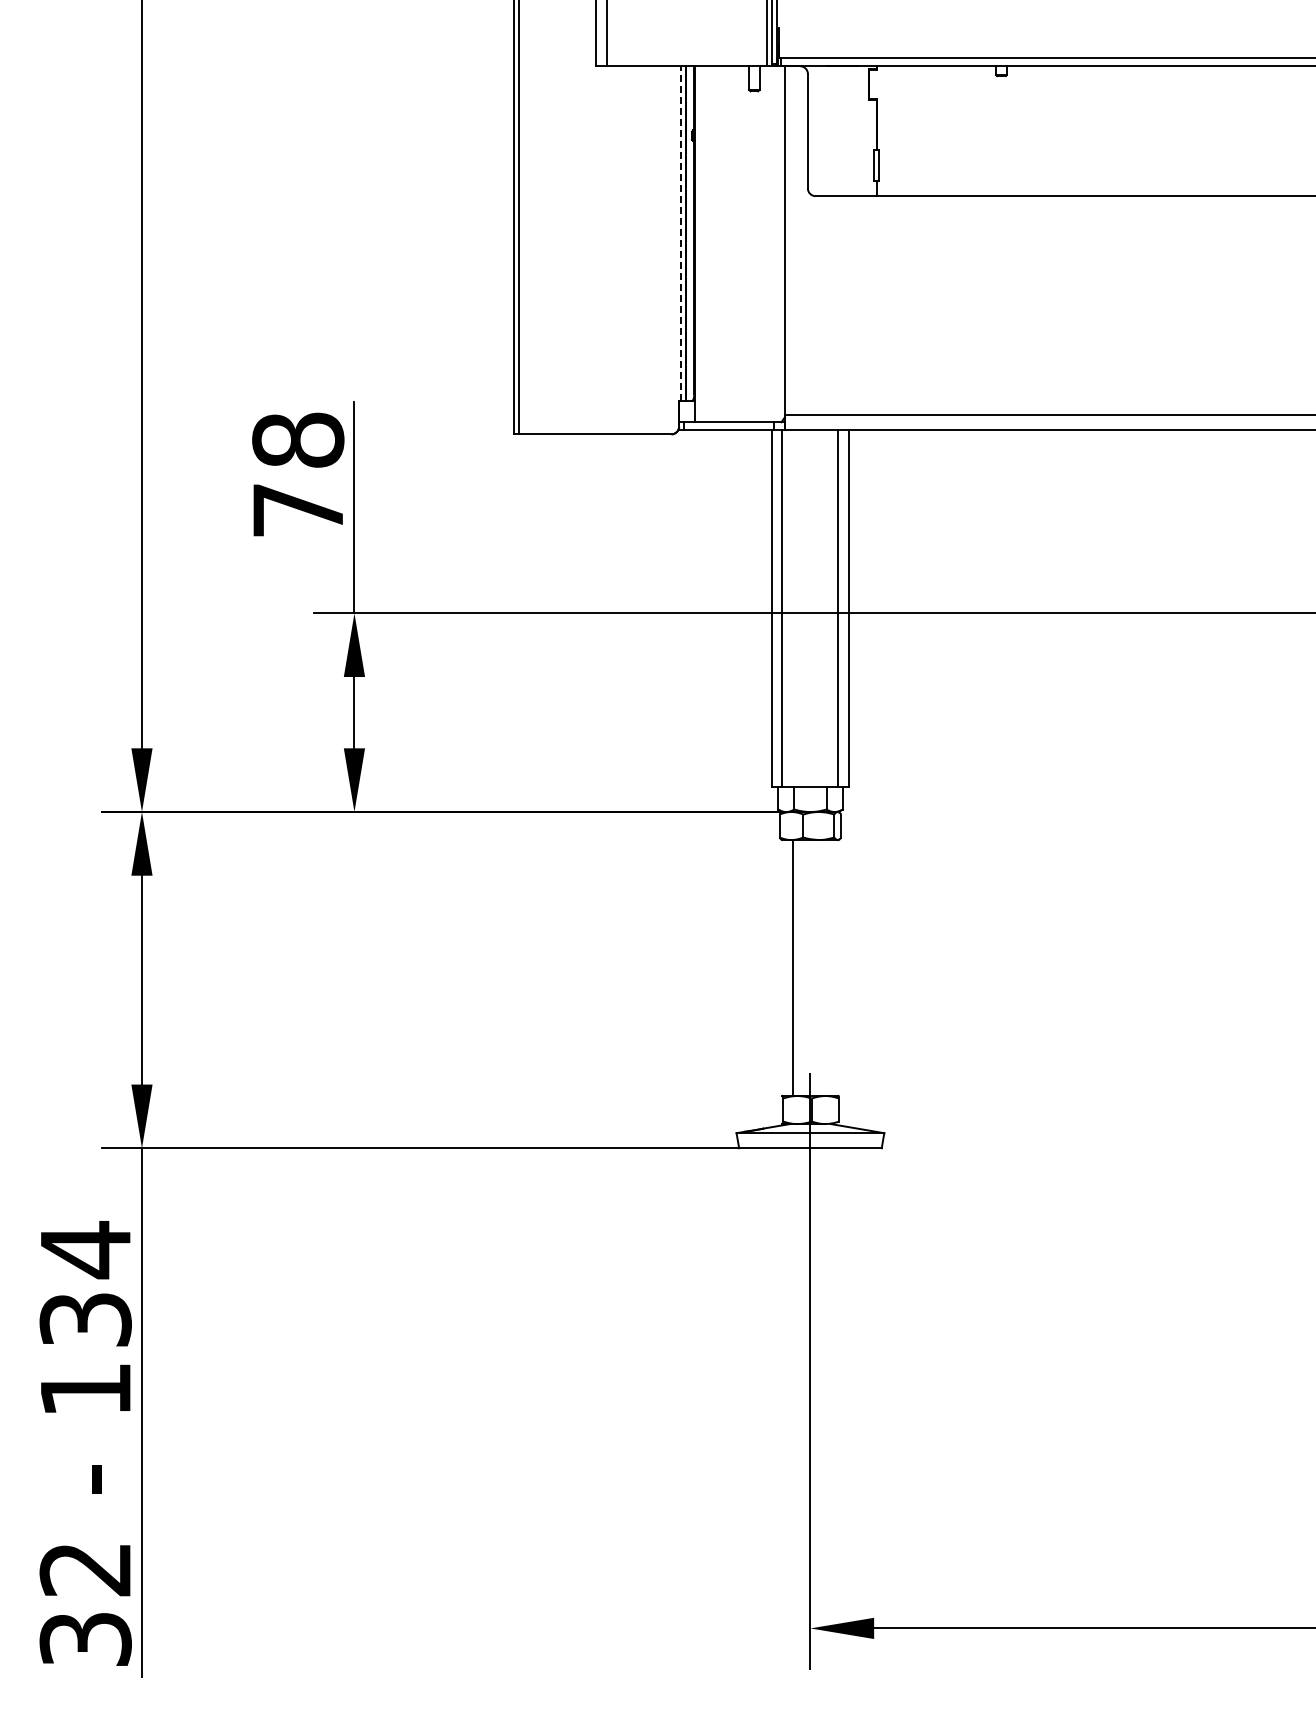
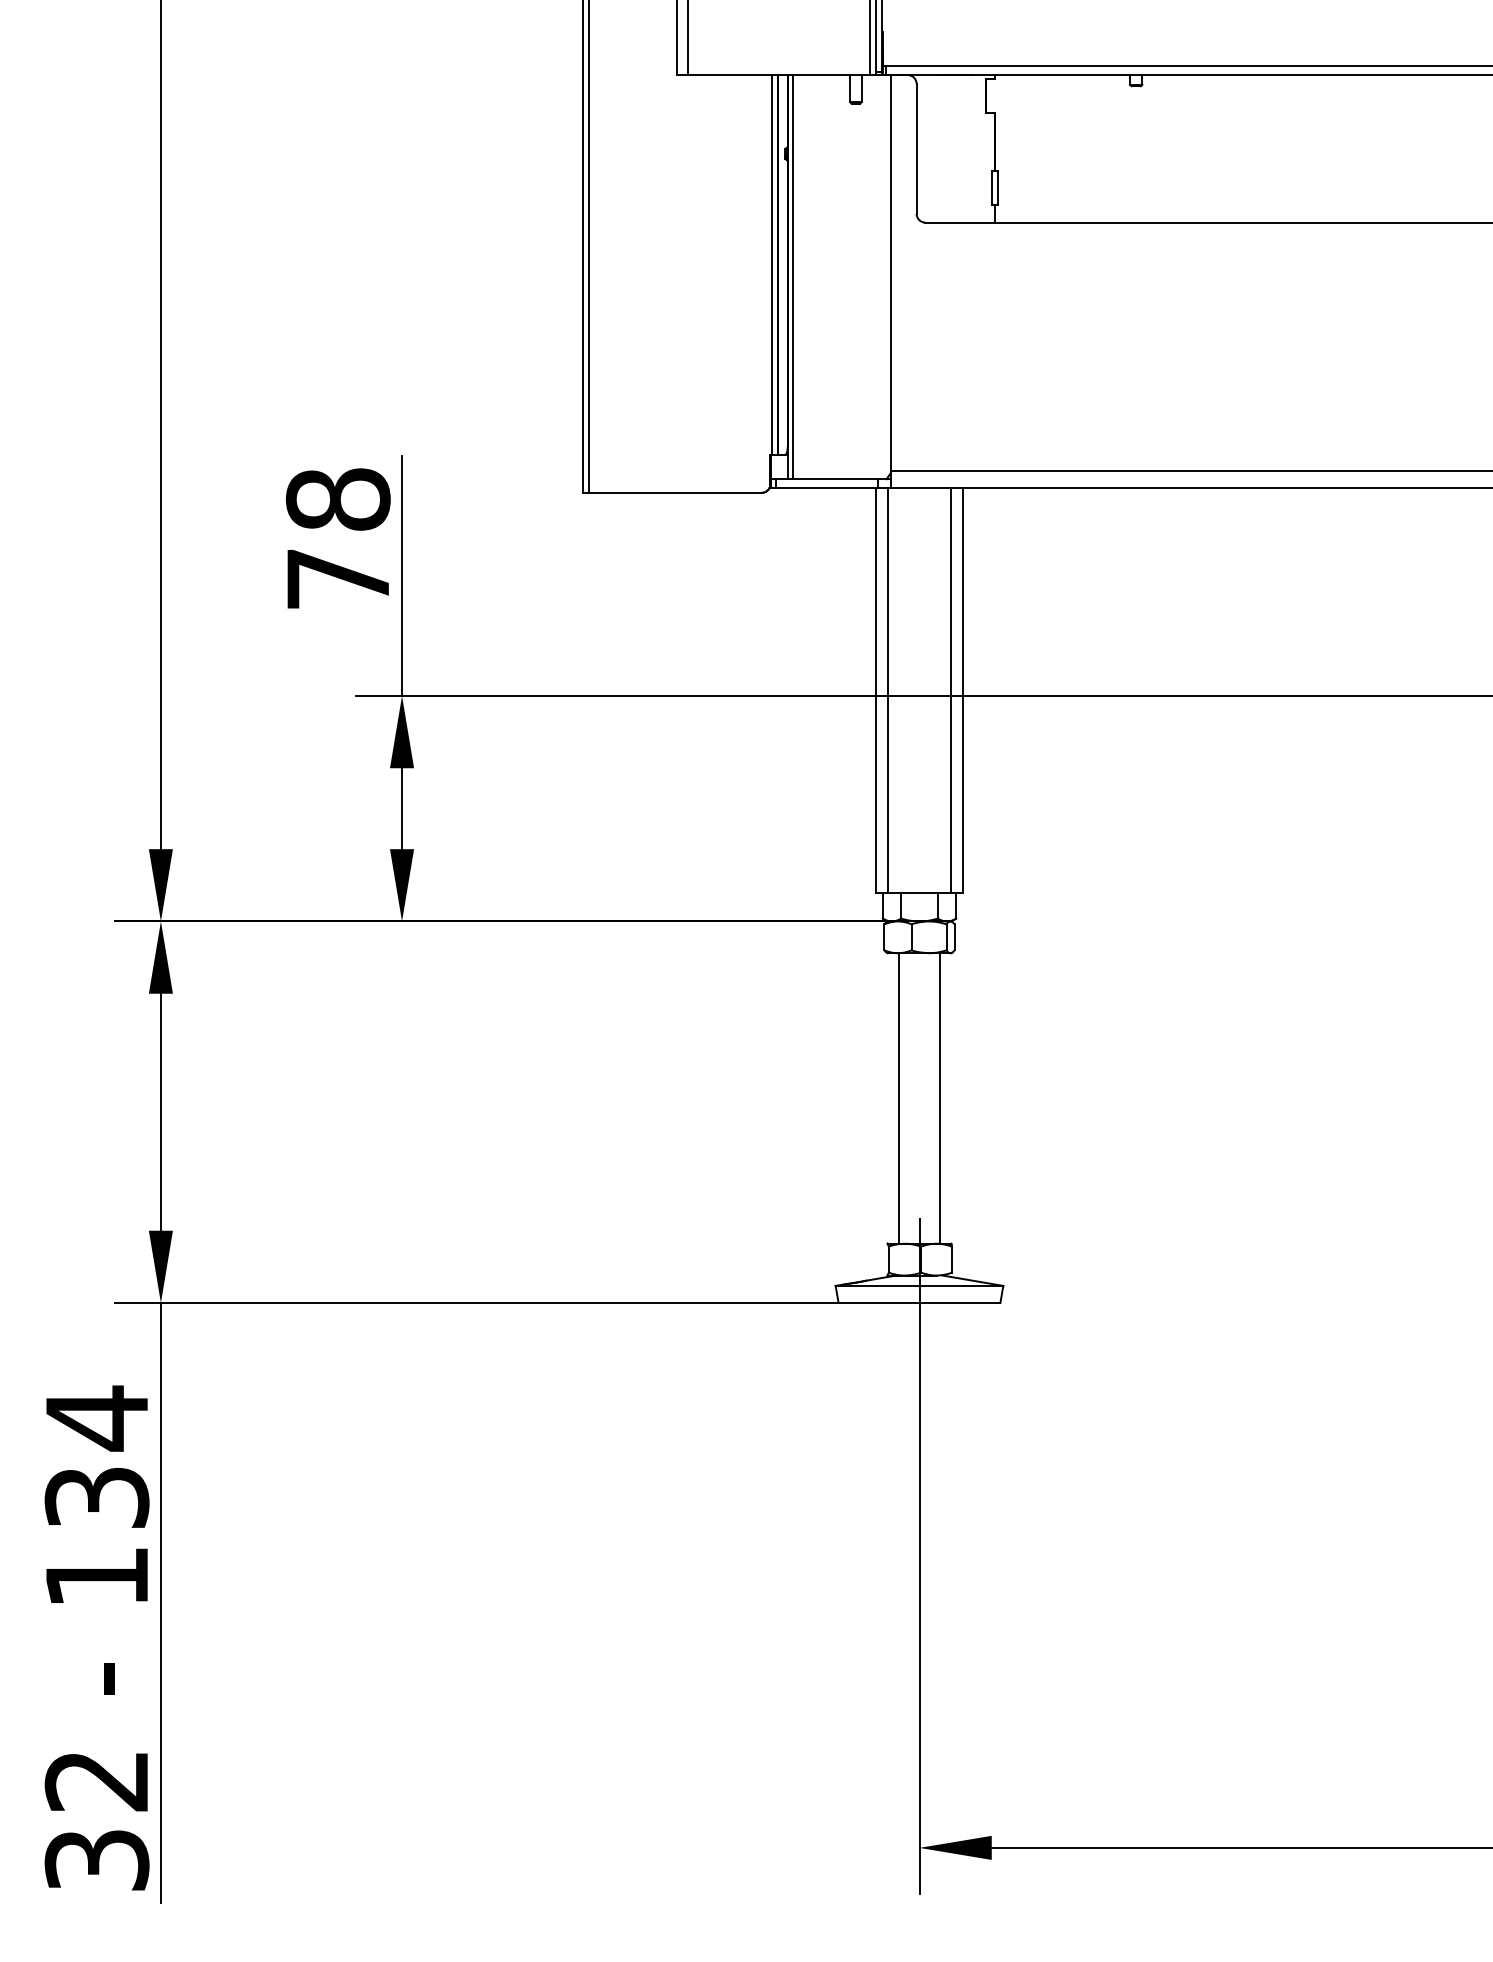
line: (680, 233) -> (772, 264), dashed -> solid
line: (699, 244) -> (793, 277), added
line: (828, 968) -> (939, 1099), added

